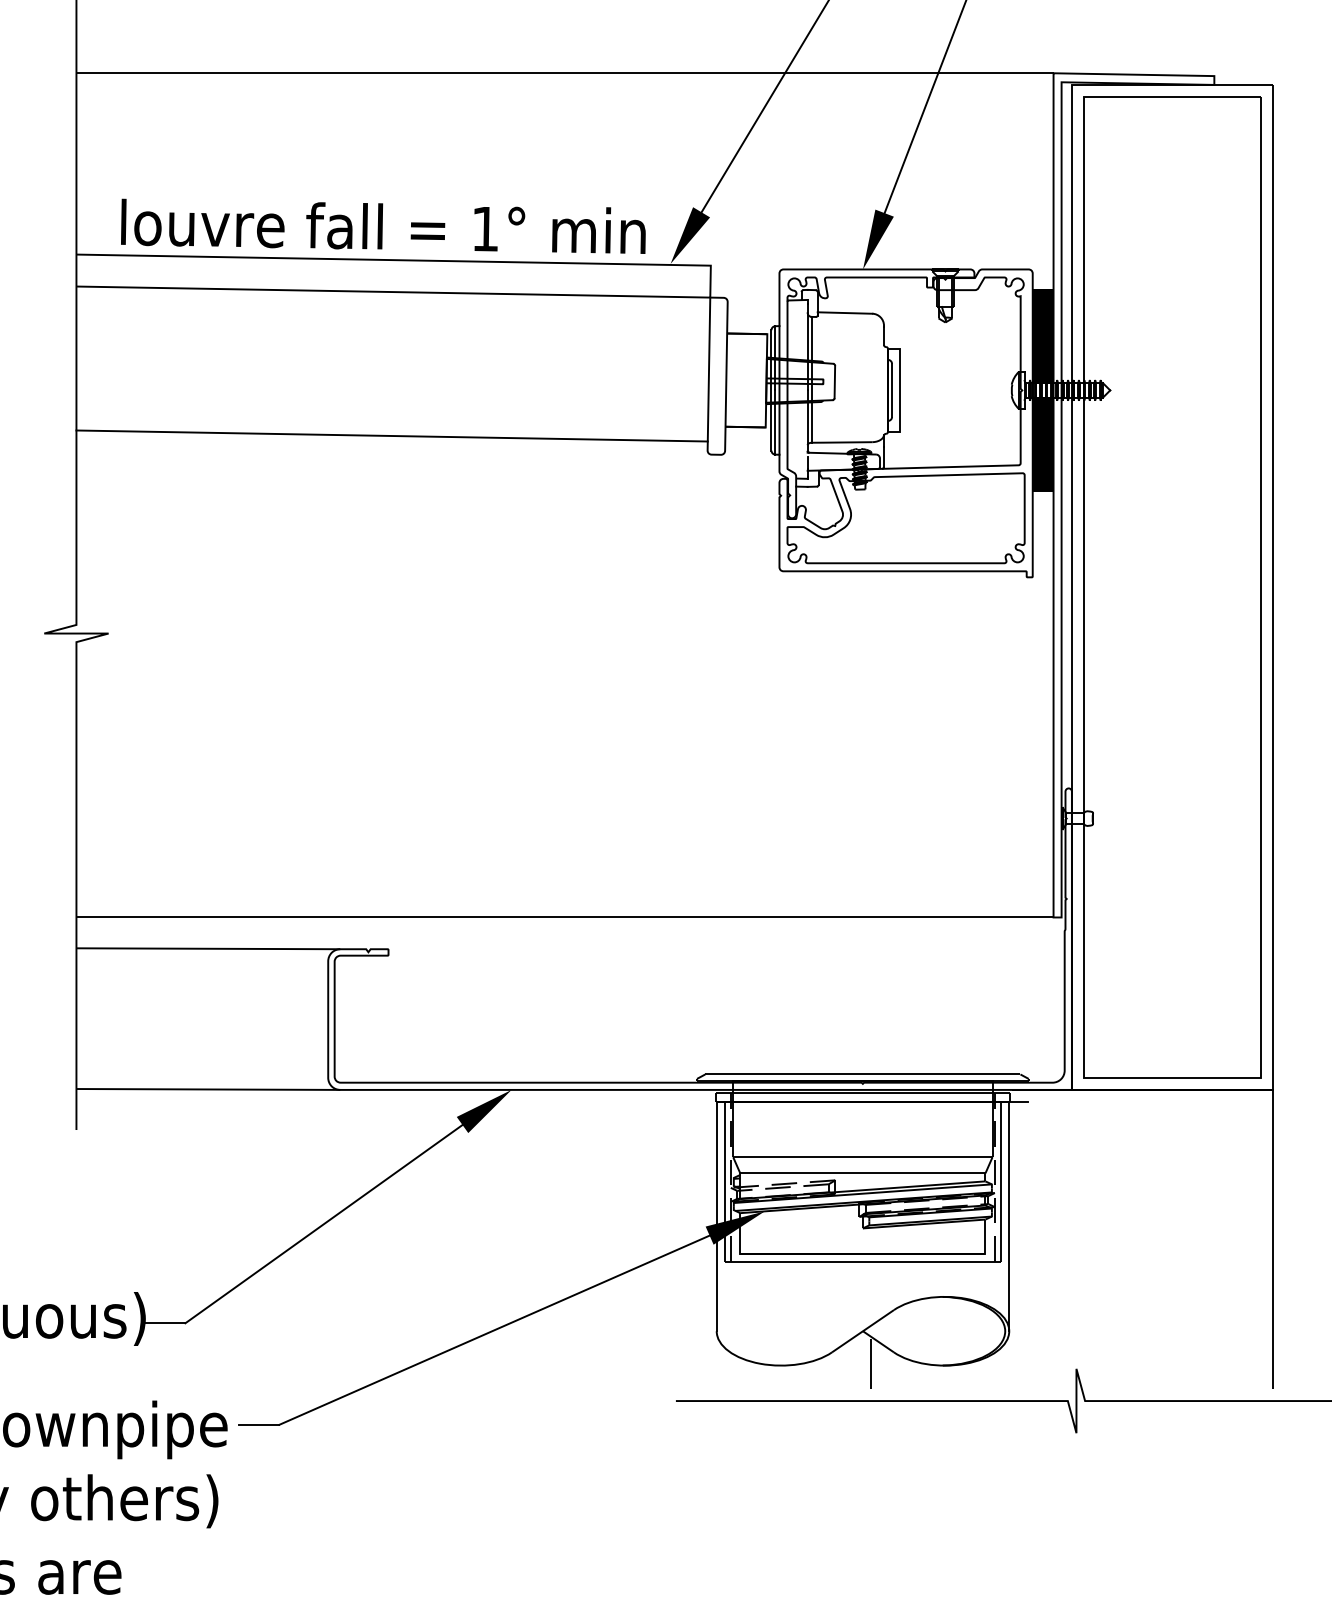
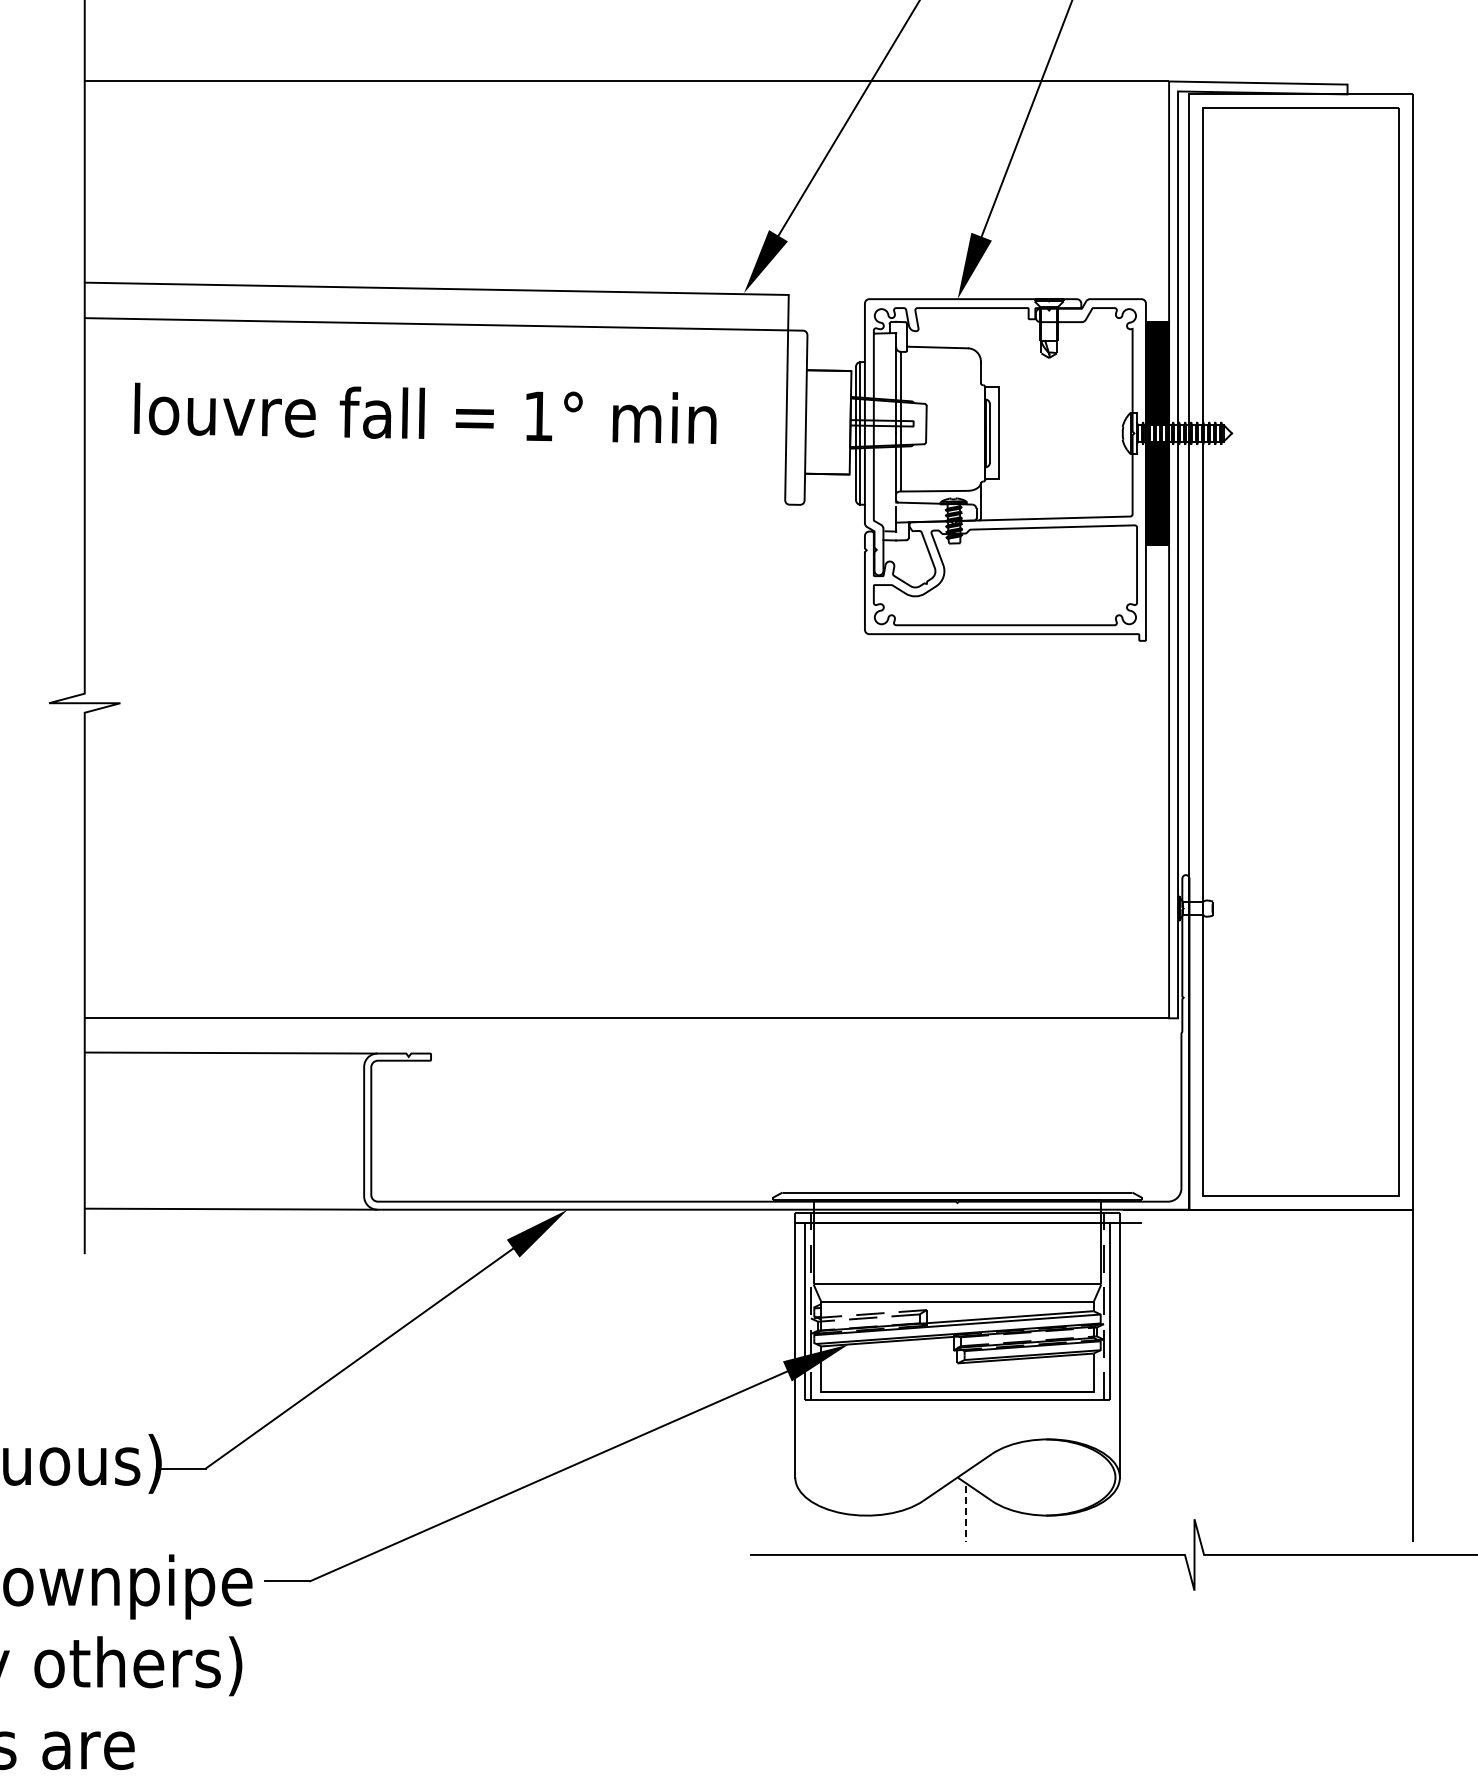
text: (383, 225) -> (425, 412), moved
line: (391, 435) -> (434, 483), removed
line: (871, 1363) -> (966, 1513), solid -> dashed

